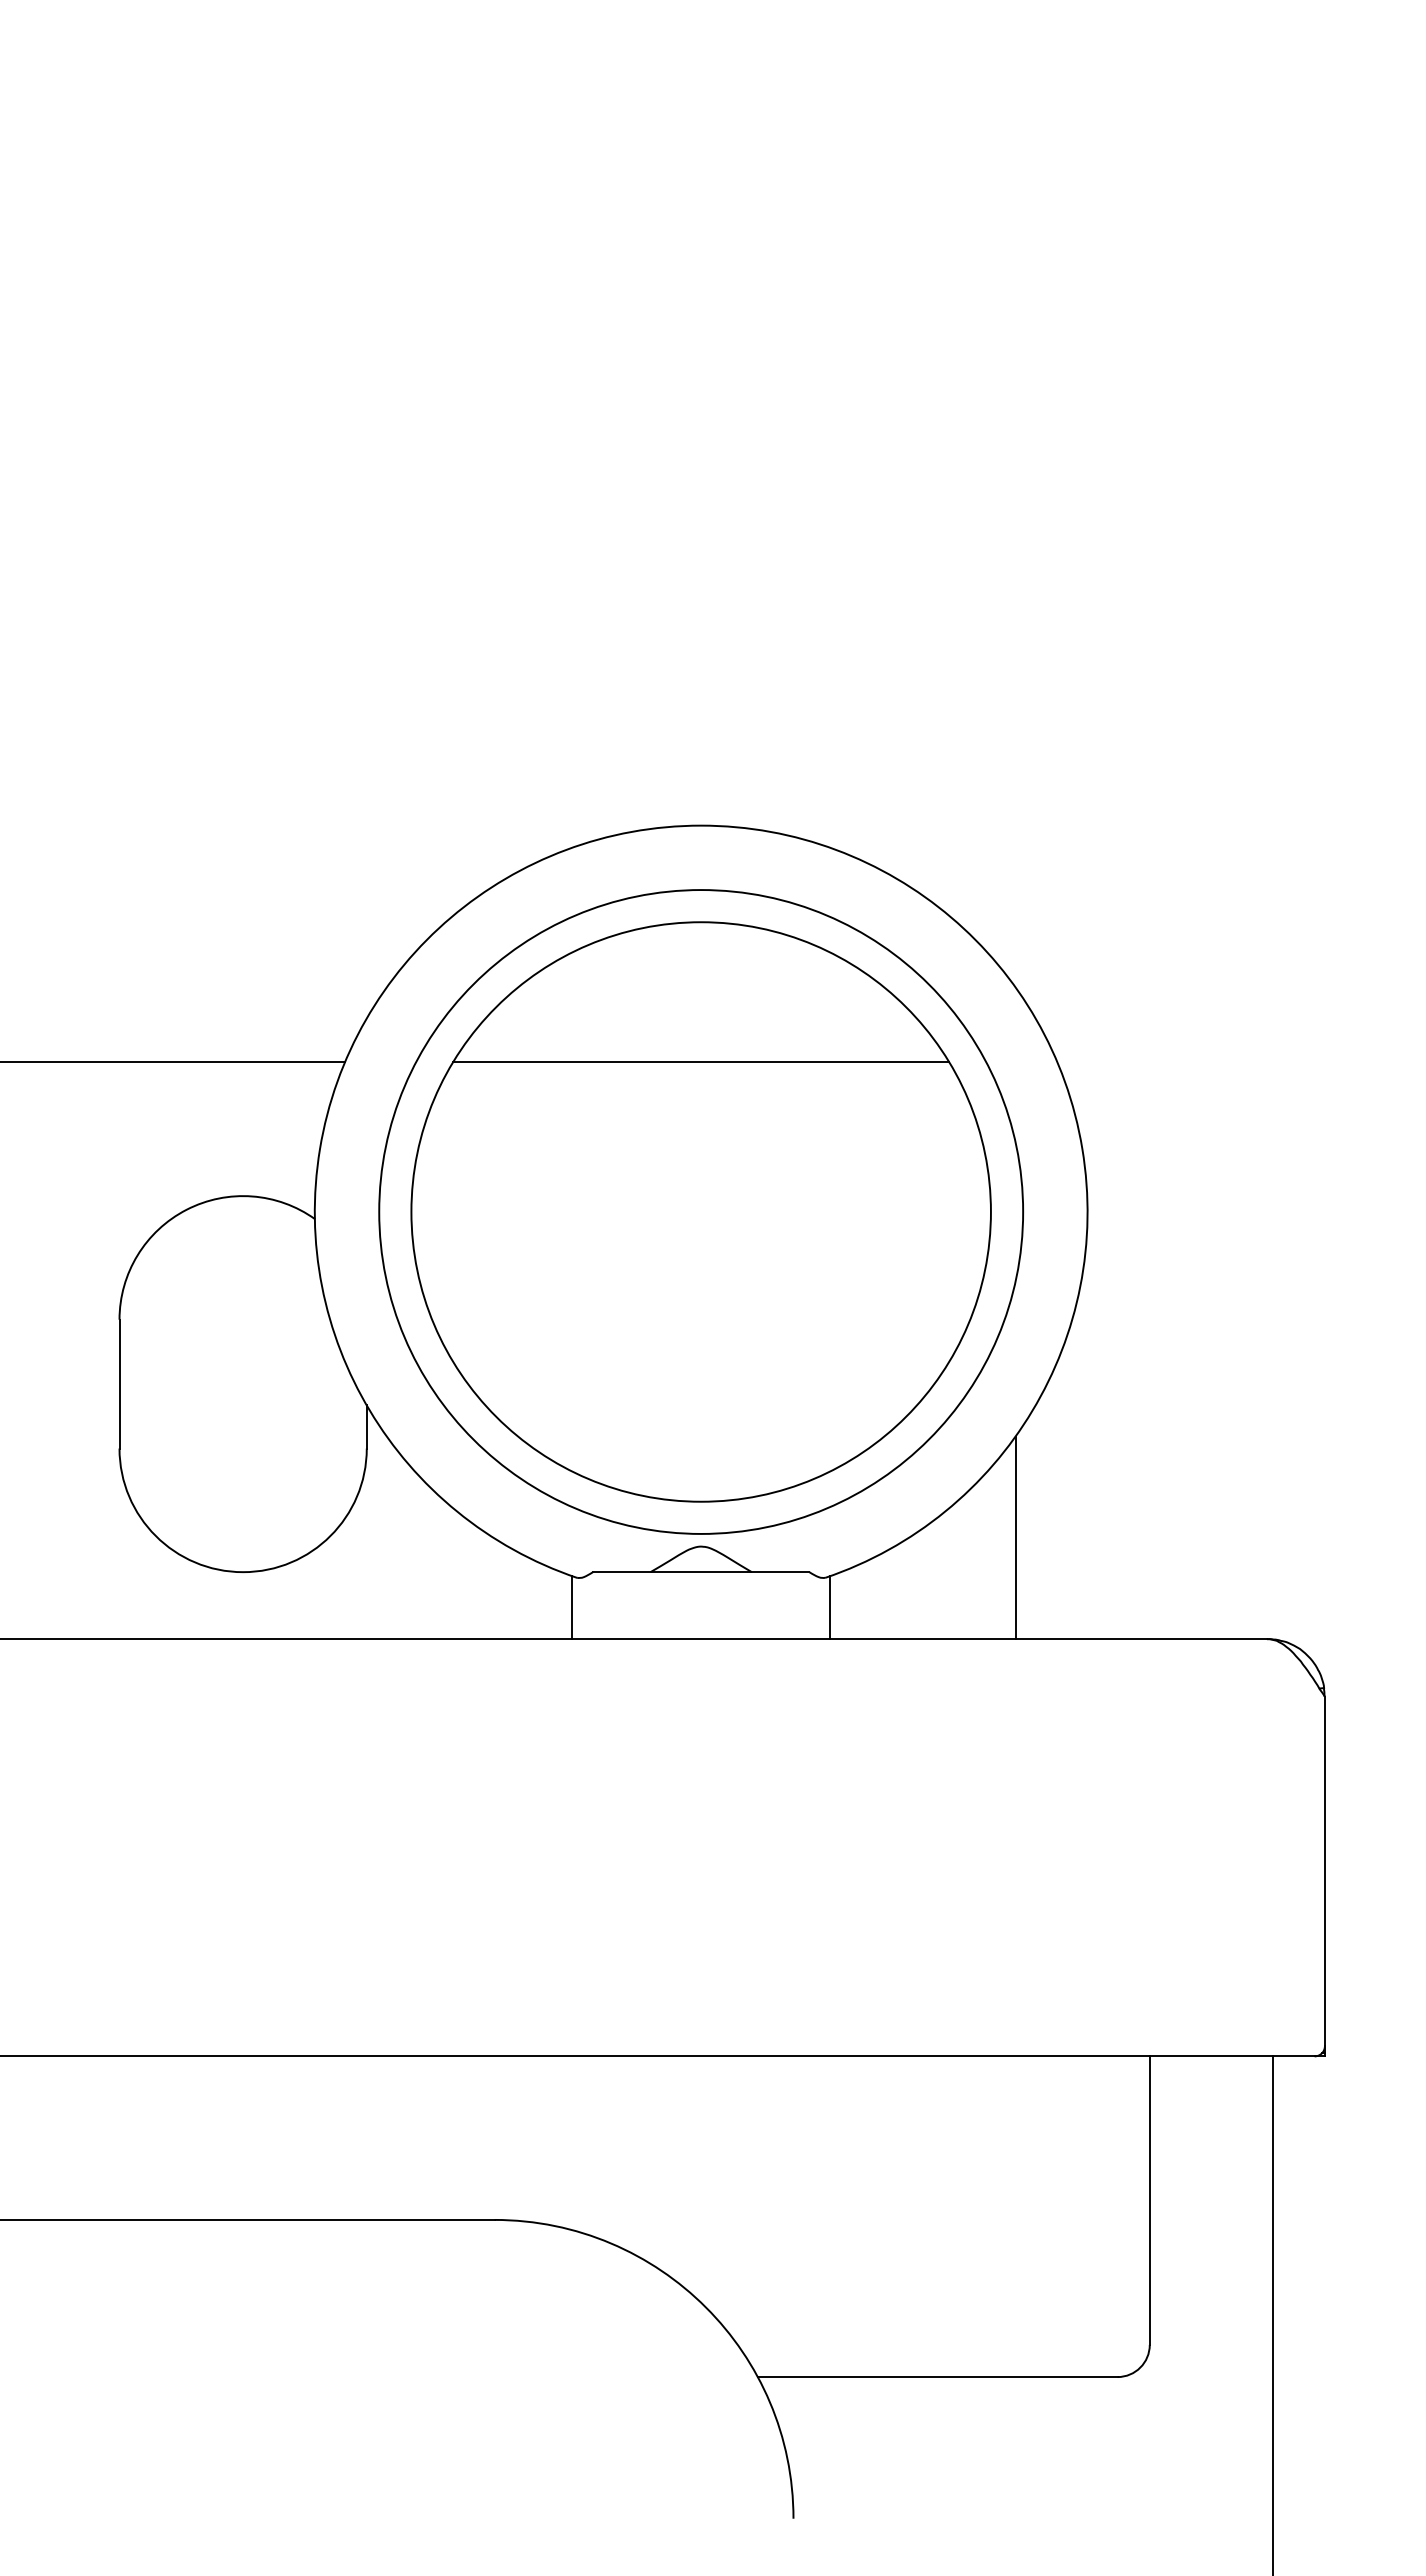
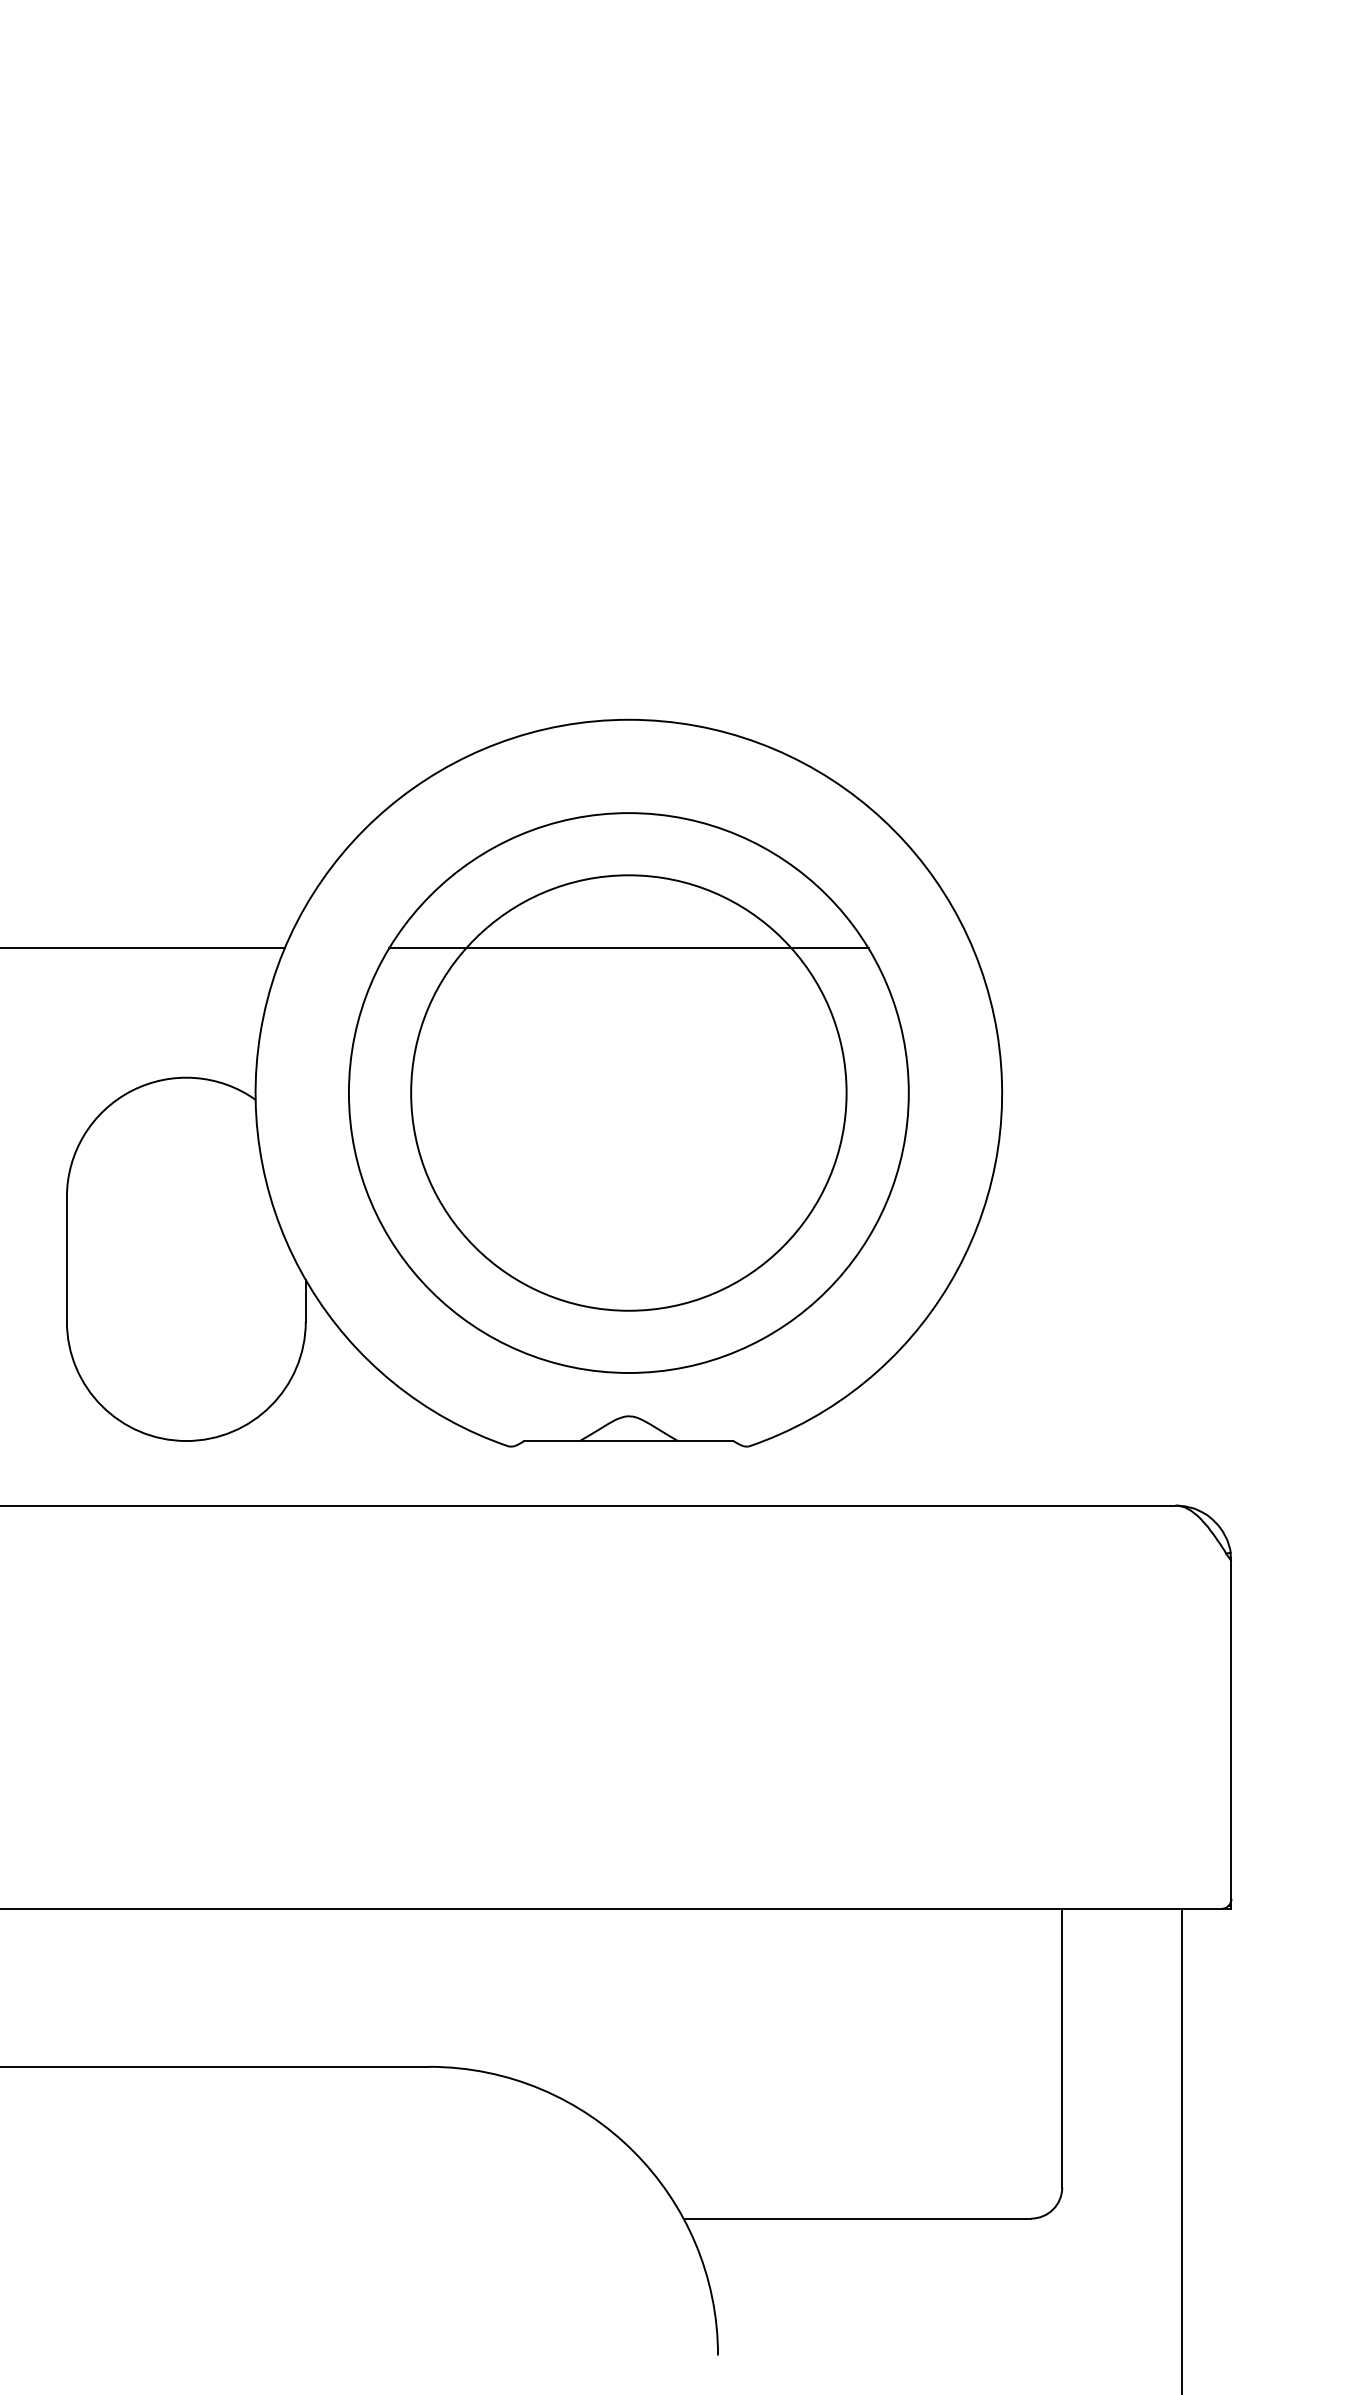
circle: (701, 1211) -> (629, 1092), size x0.7
line: (1015, 1537) -> (932, 1407), removed
line: (572, 1607) -> (504, 1475), removed
line: (829, 1607) -> (752, 1475), removed

